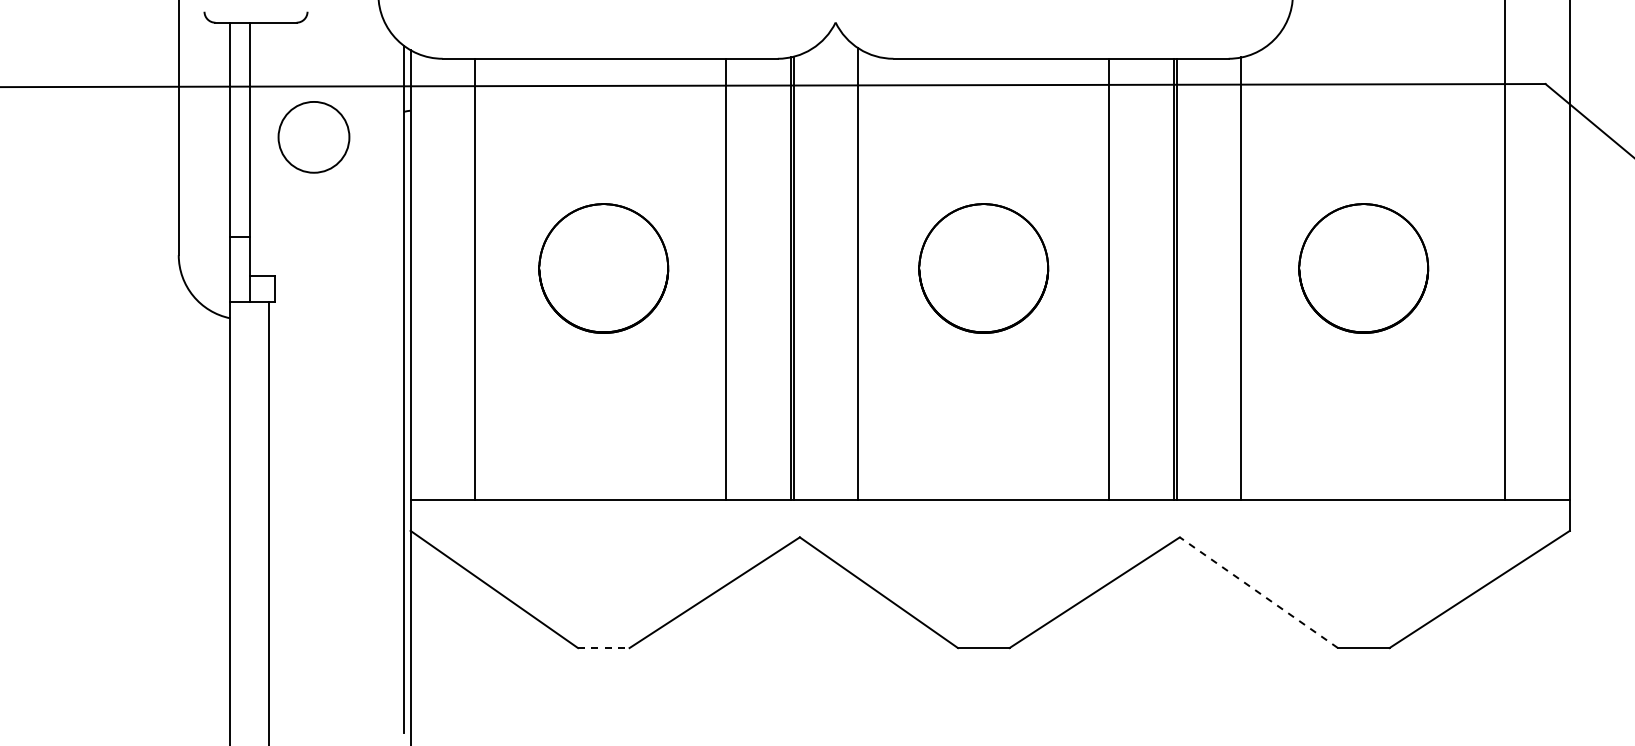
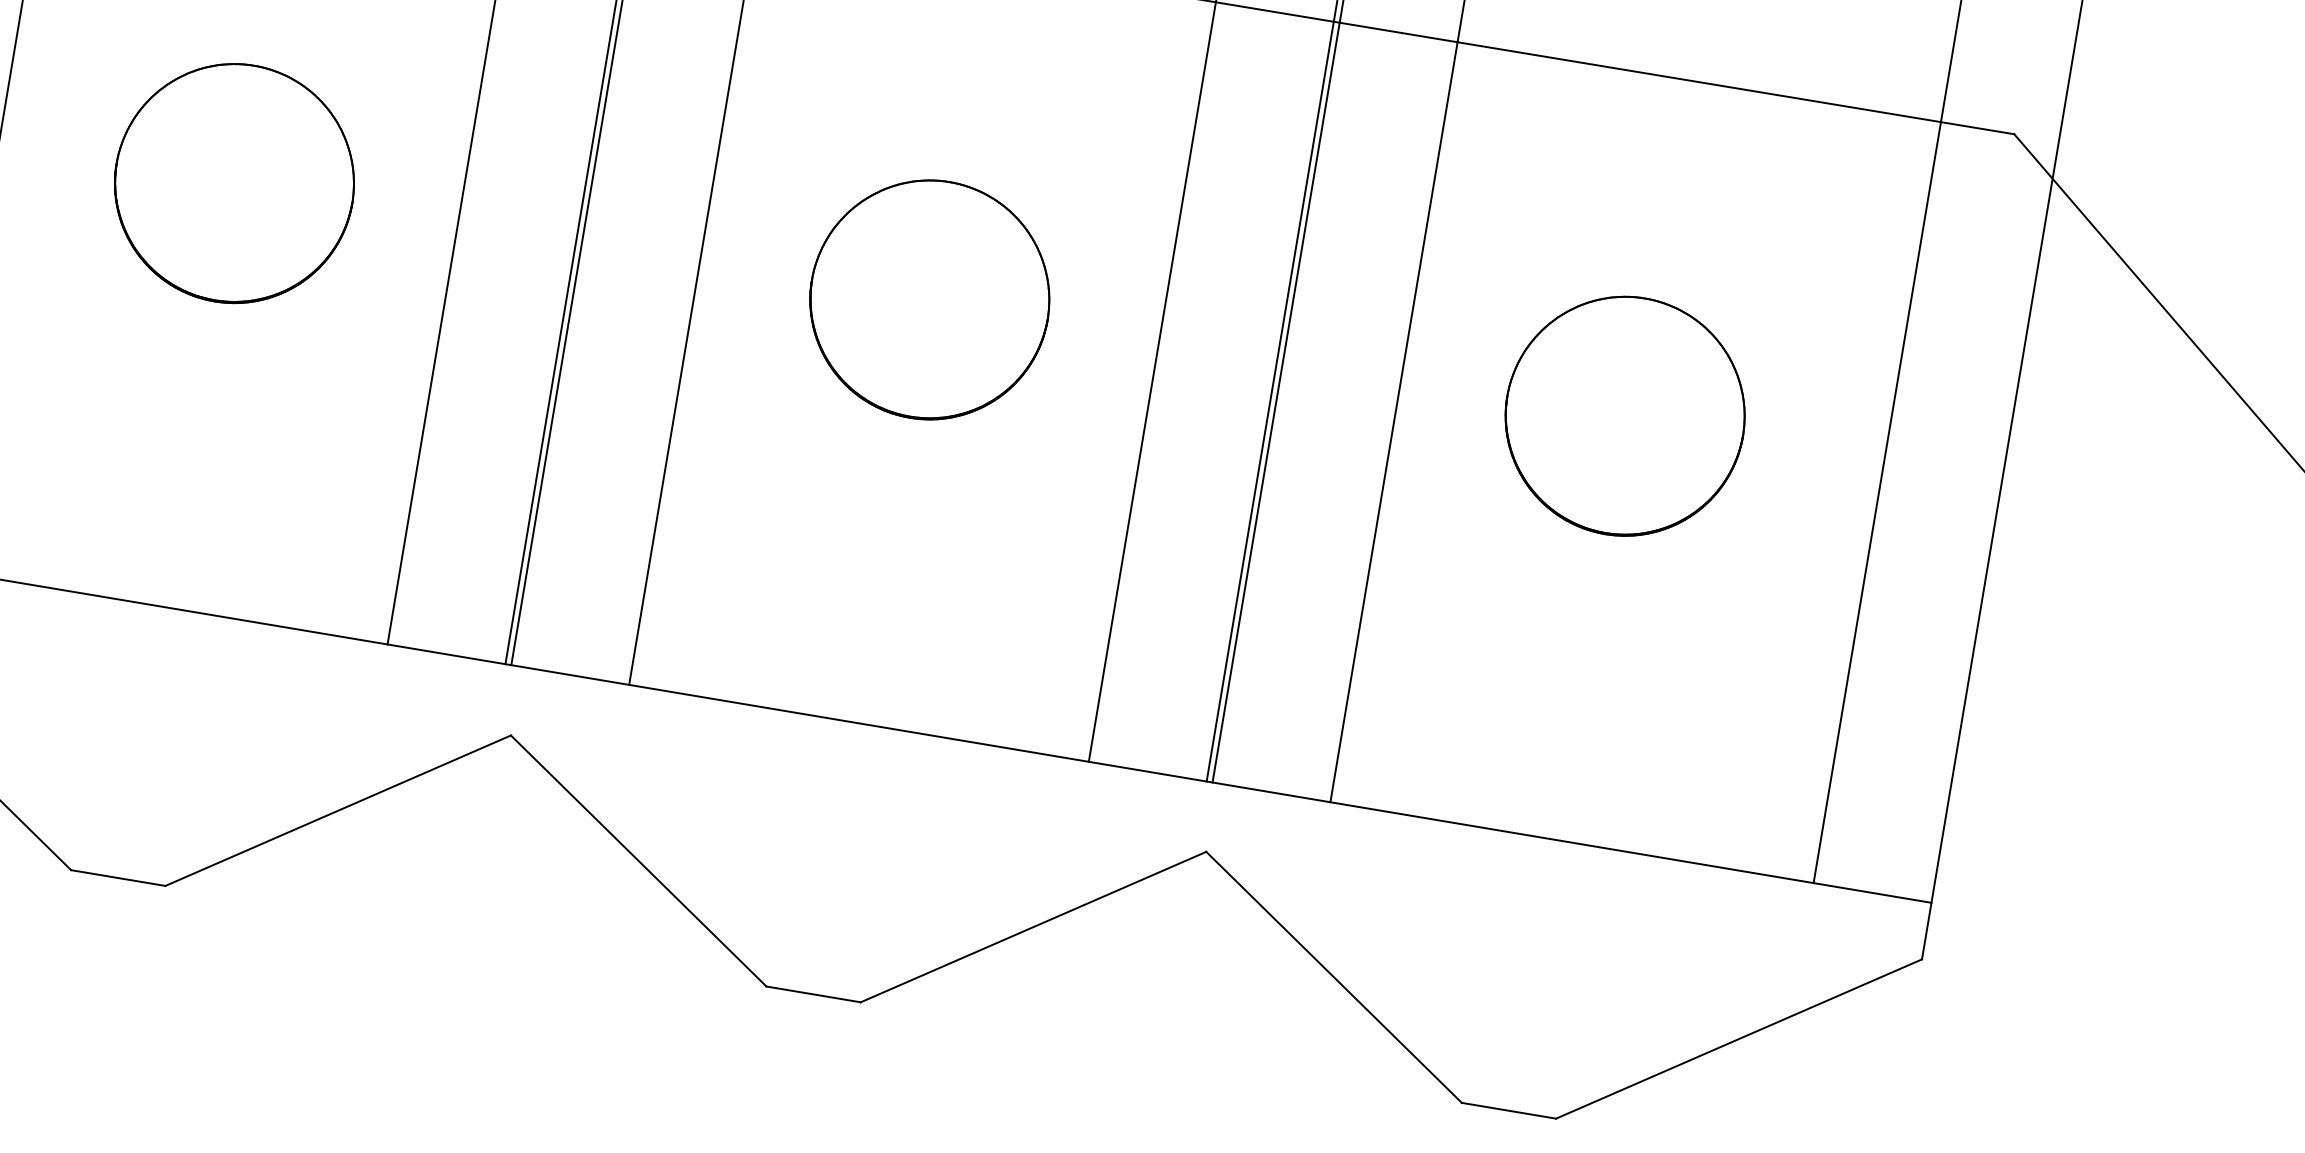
line: (1258, 592) -> (1333, 976), dashed -> solid
line: (603, 648) -> (117, 878), dashed -> solid

